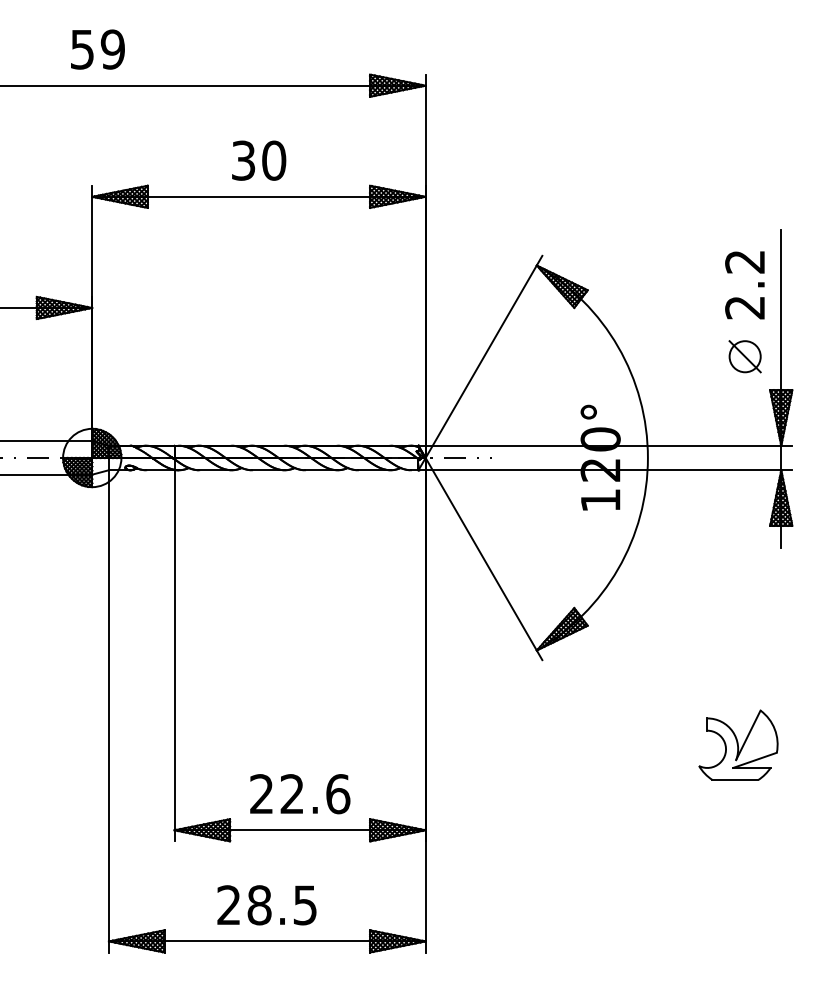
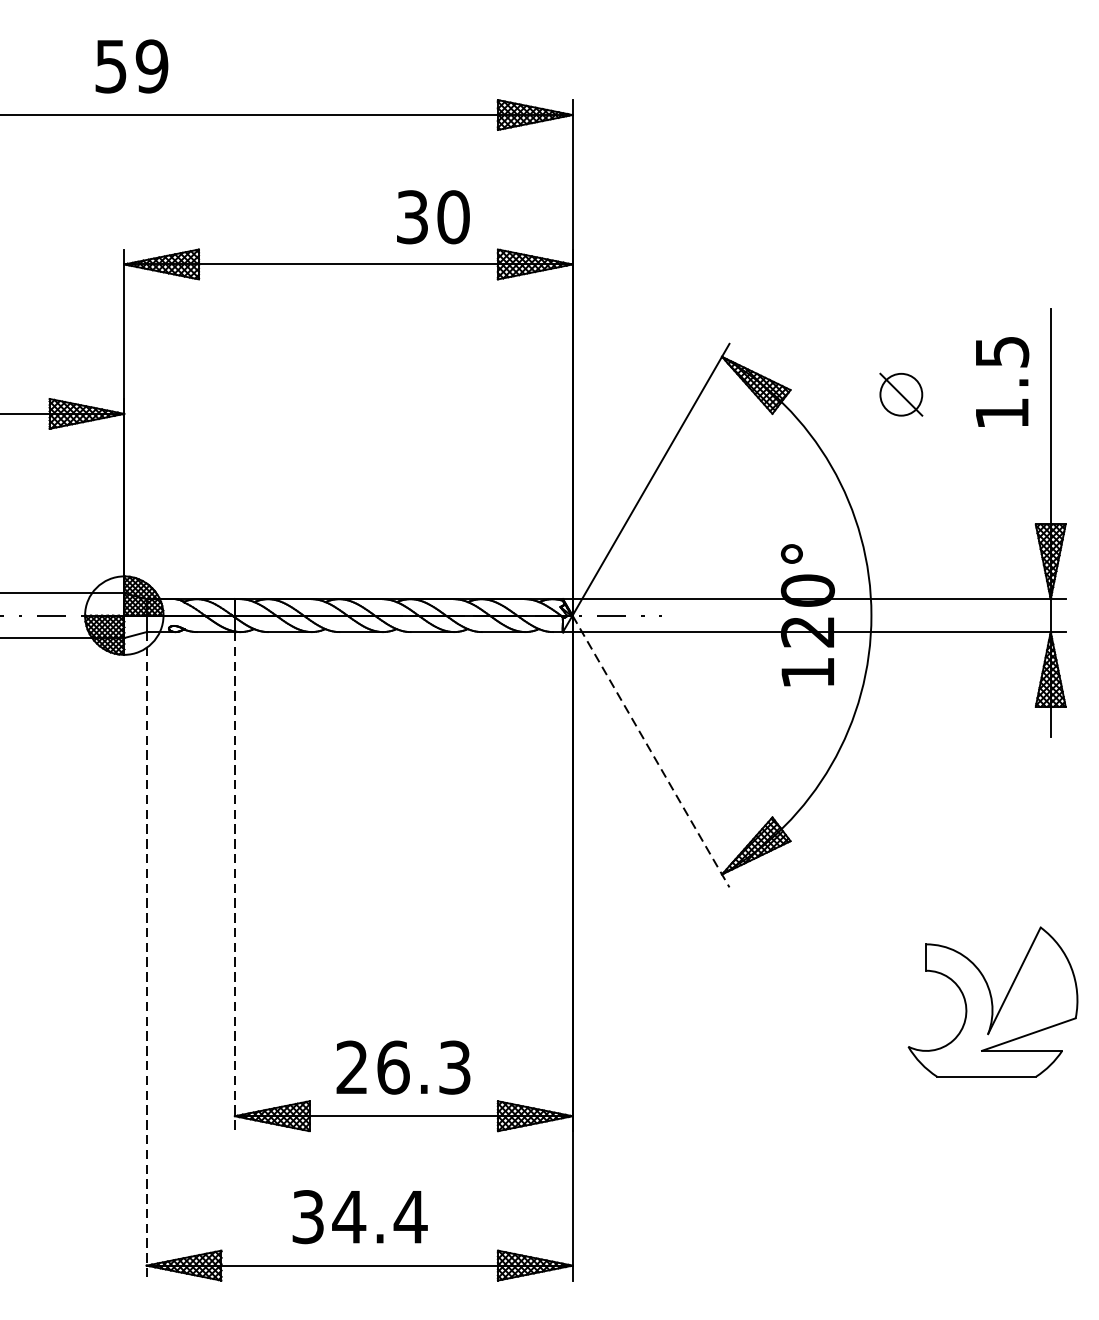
text: (259, 160) -> (433, 216), moved
text: (745, 284) -> (1002, 382), 2.2 -> 1.5
part: (744, 356) -> (900, 394), moved
line: (484, 559) -> (651, 752), solid -> dashed
line: (174, 655) -> (234, 881), solid -> dashed
line: (108, 711) -> (146, 956), solid -> dashed
part: (738, 744) -> (993, 1000), size x1.6
text: (315, 794) -> (424, 1068), 22.6 -> 26.3
text: (267, 905) -> (359, 1217), 28.5 -> 34.4

